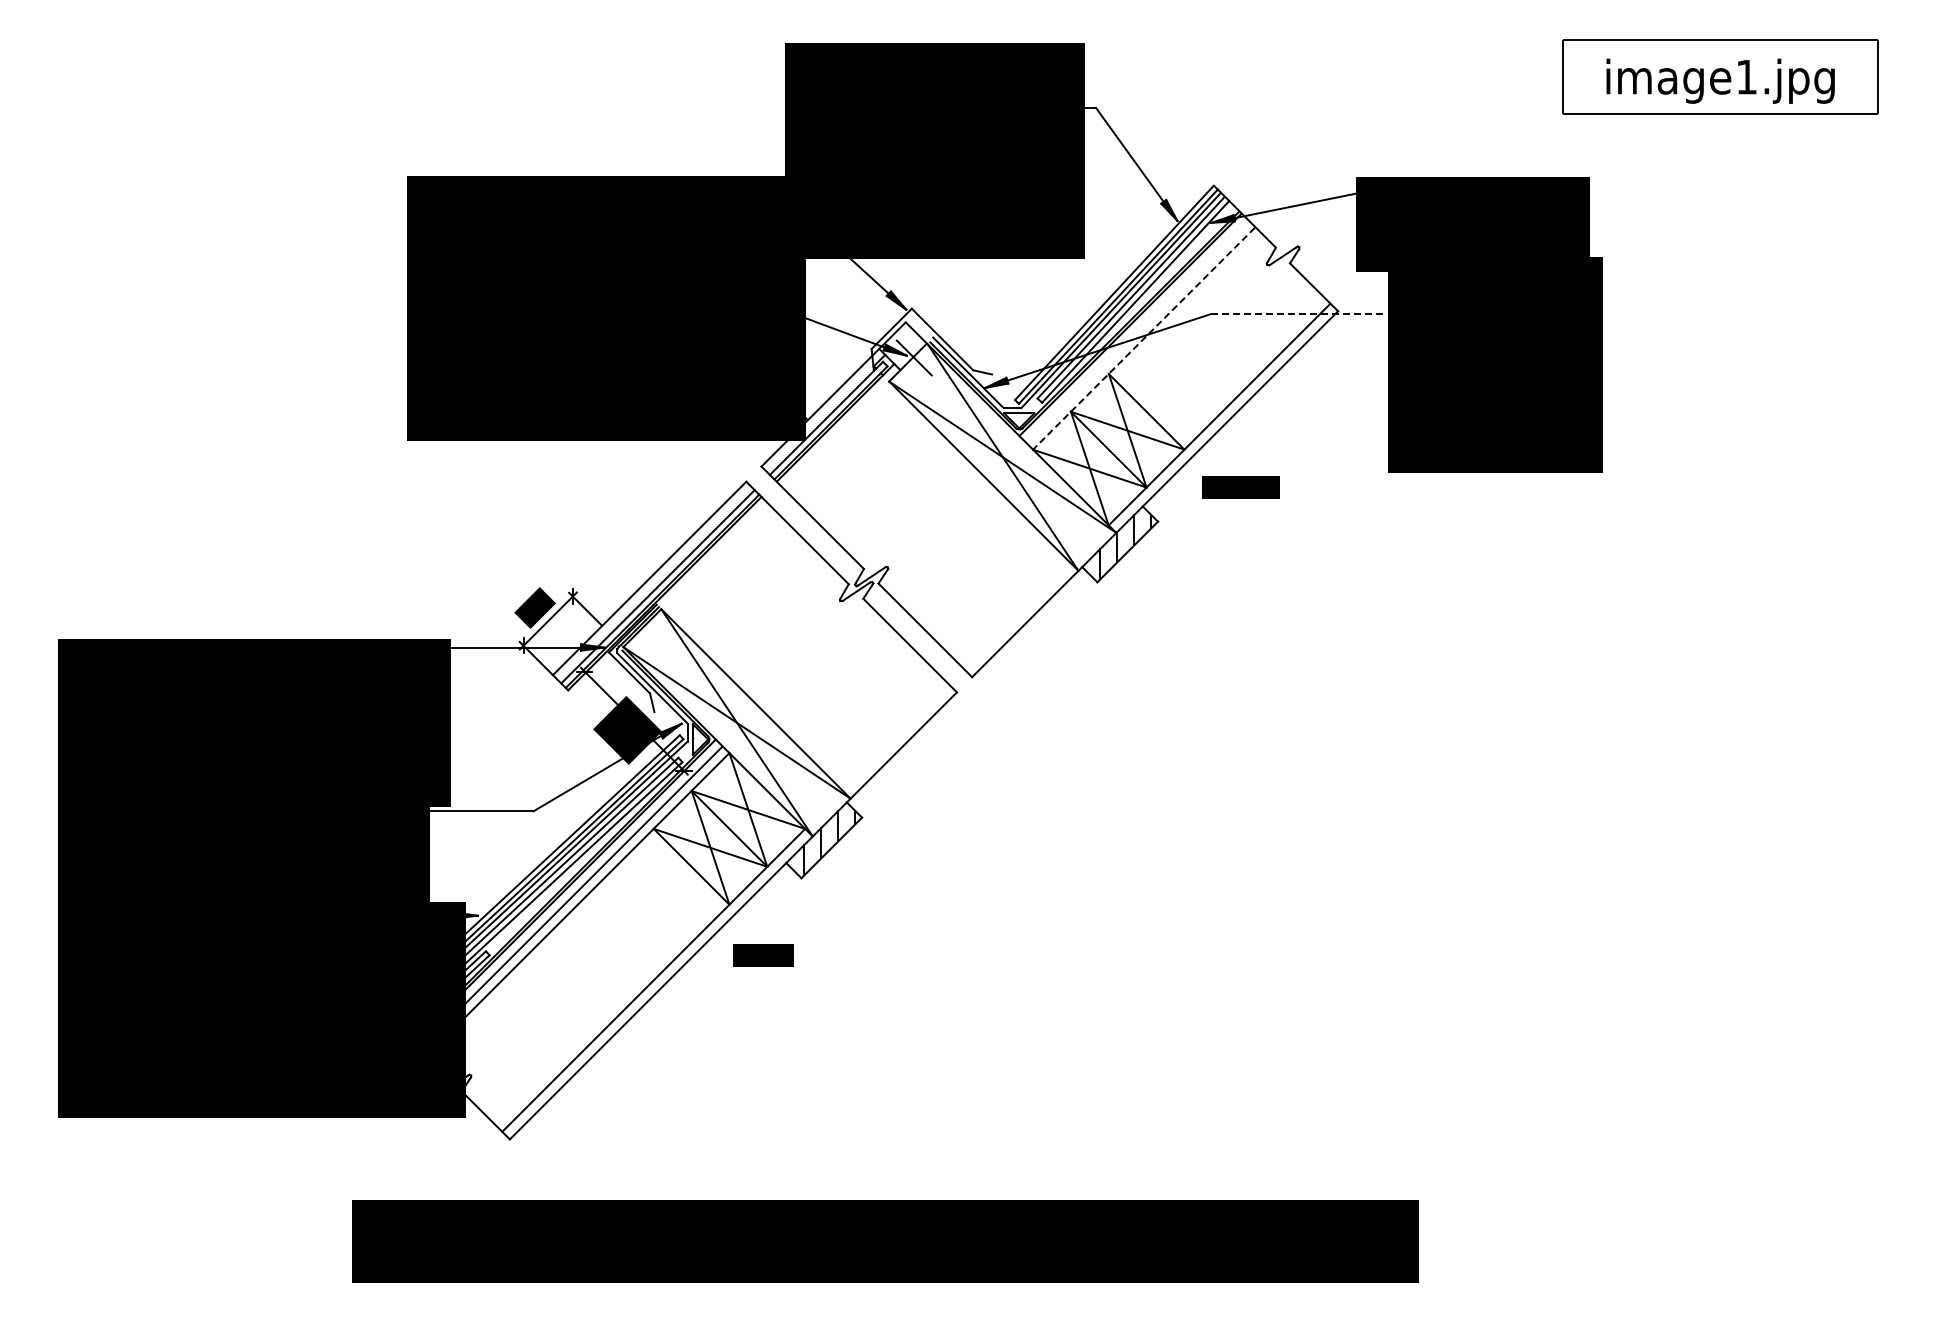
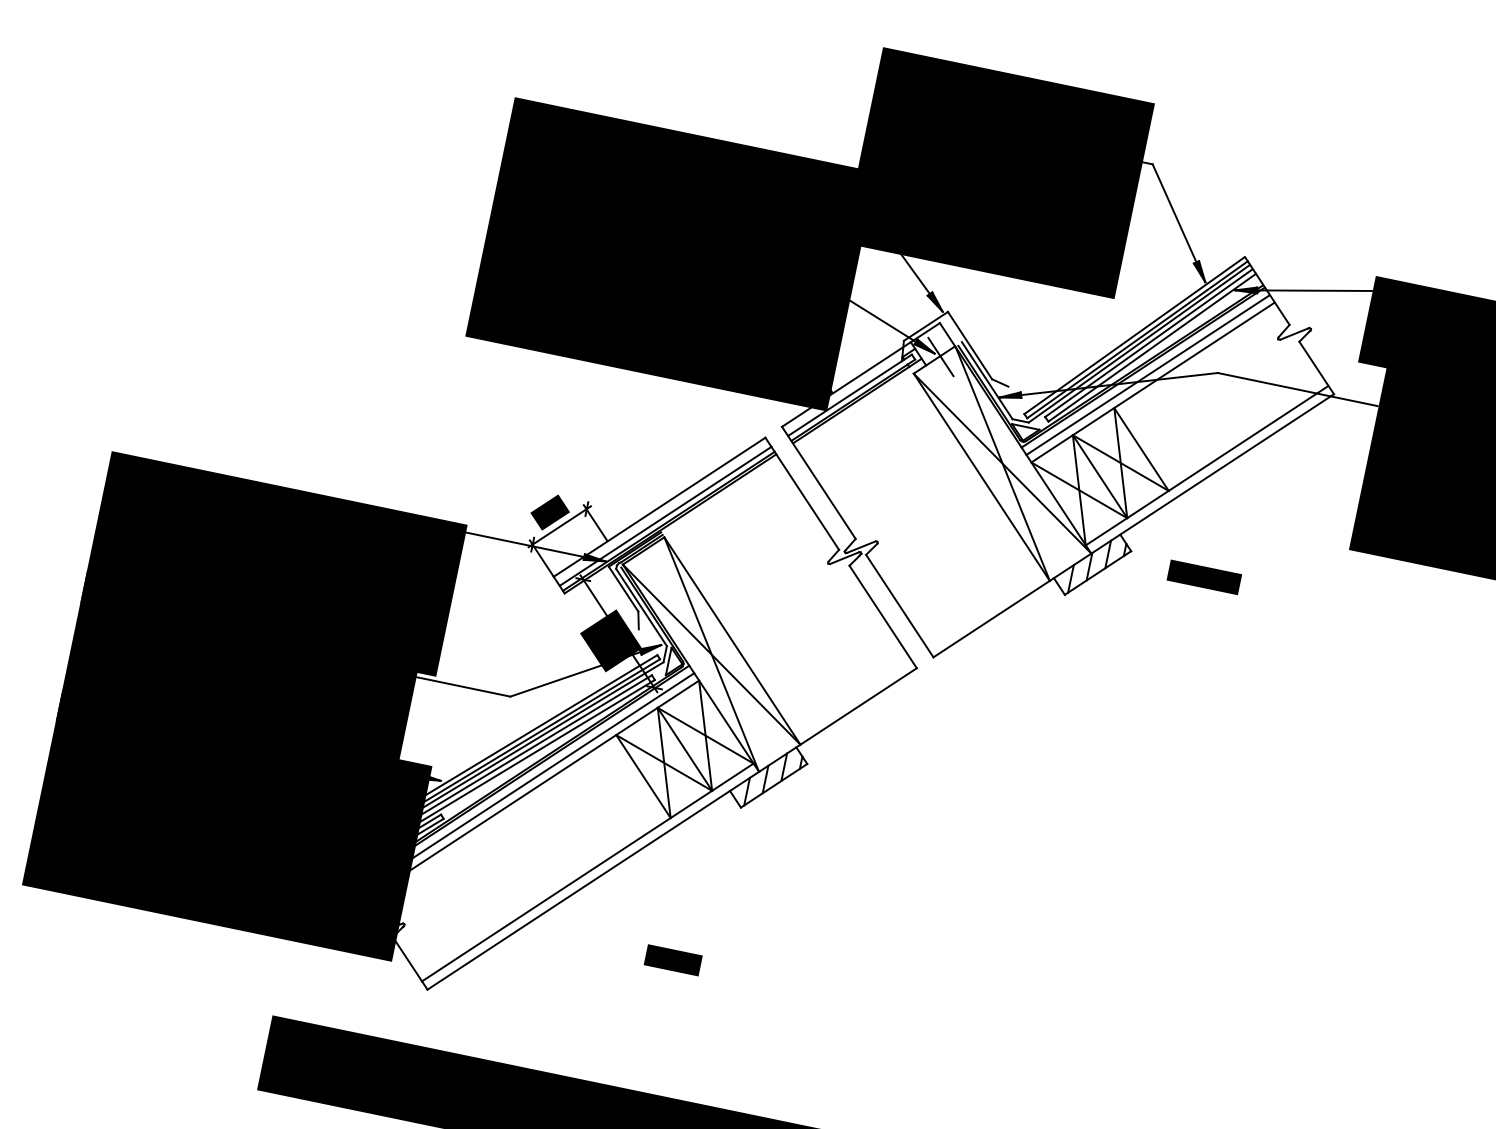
line: (1299, 314) -> (1298, 389), dashed -> solid
line: (1136, 331) -> (1147, 374), added
line: (1143, 338) -> (1152, 382), dashed -> solid
text: (1240, 487) -> (1203, 577), moved
text: (763, 955) -> (673, 960), moved

